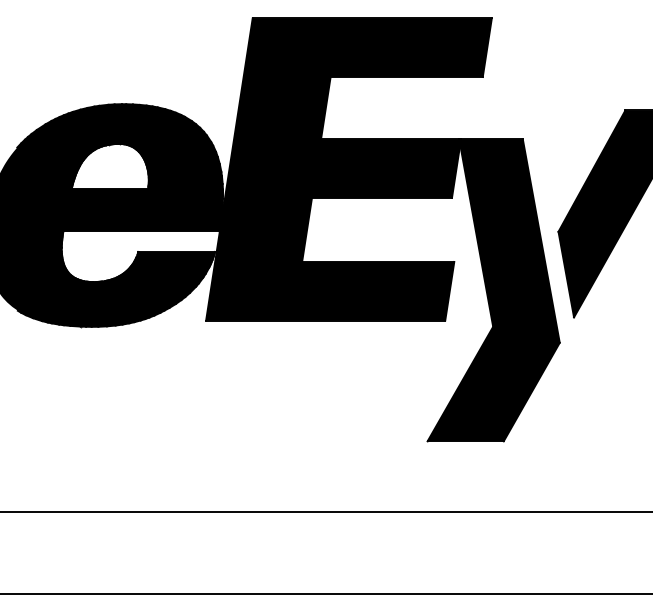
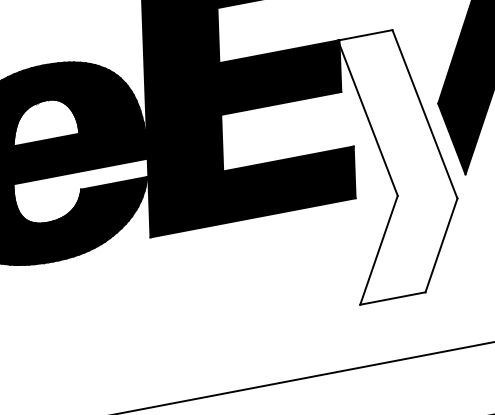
fill: (493, 290) -> (392, 164), removed

